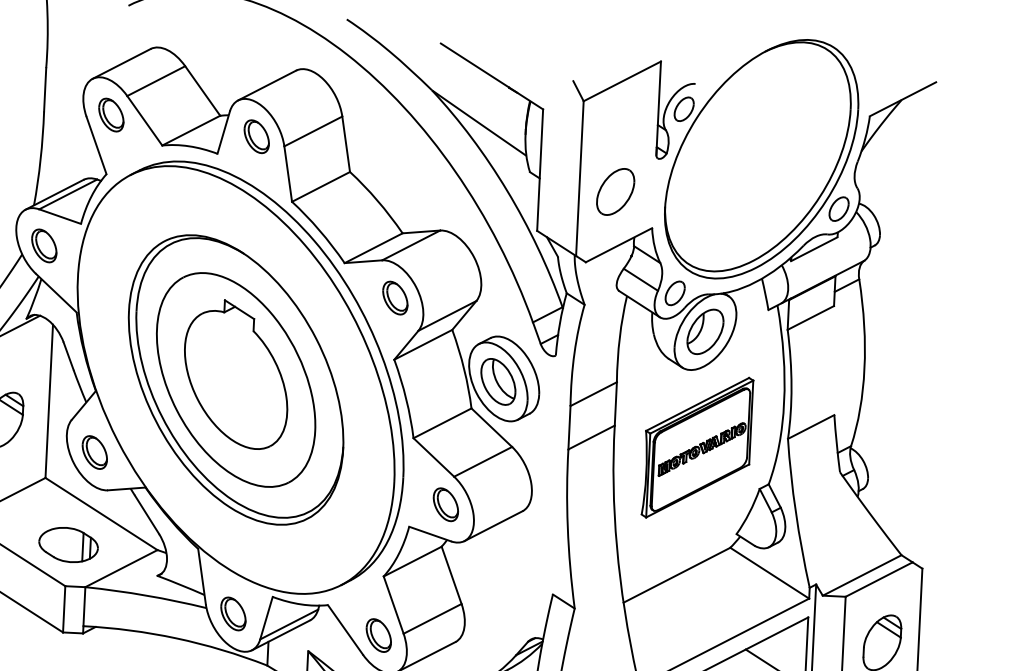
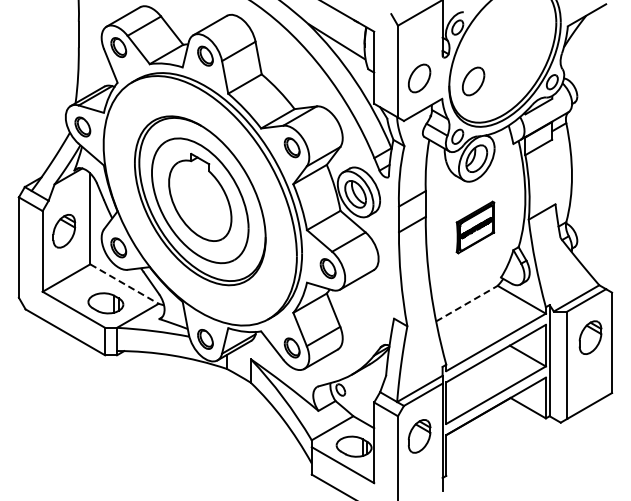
part: (706, 201) -> (473, 81), added
part: (697, 447) -> (475, 227), size x0.6
line: (101, 514) -> (124, 284), solid -> dashed
line: (676, 574) -> (466, 303), solid -> dashed

